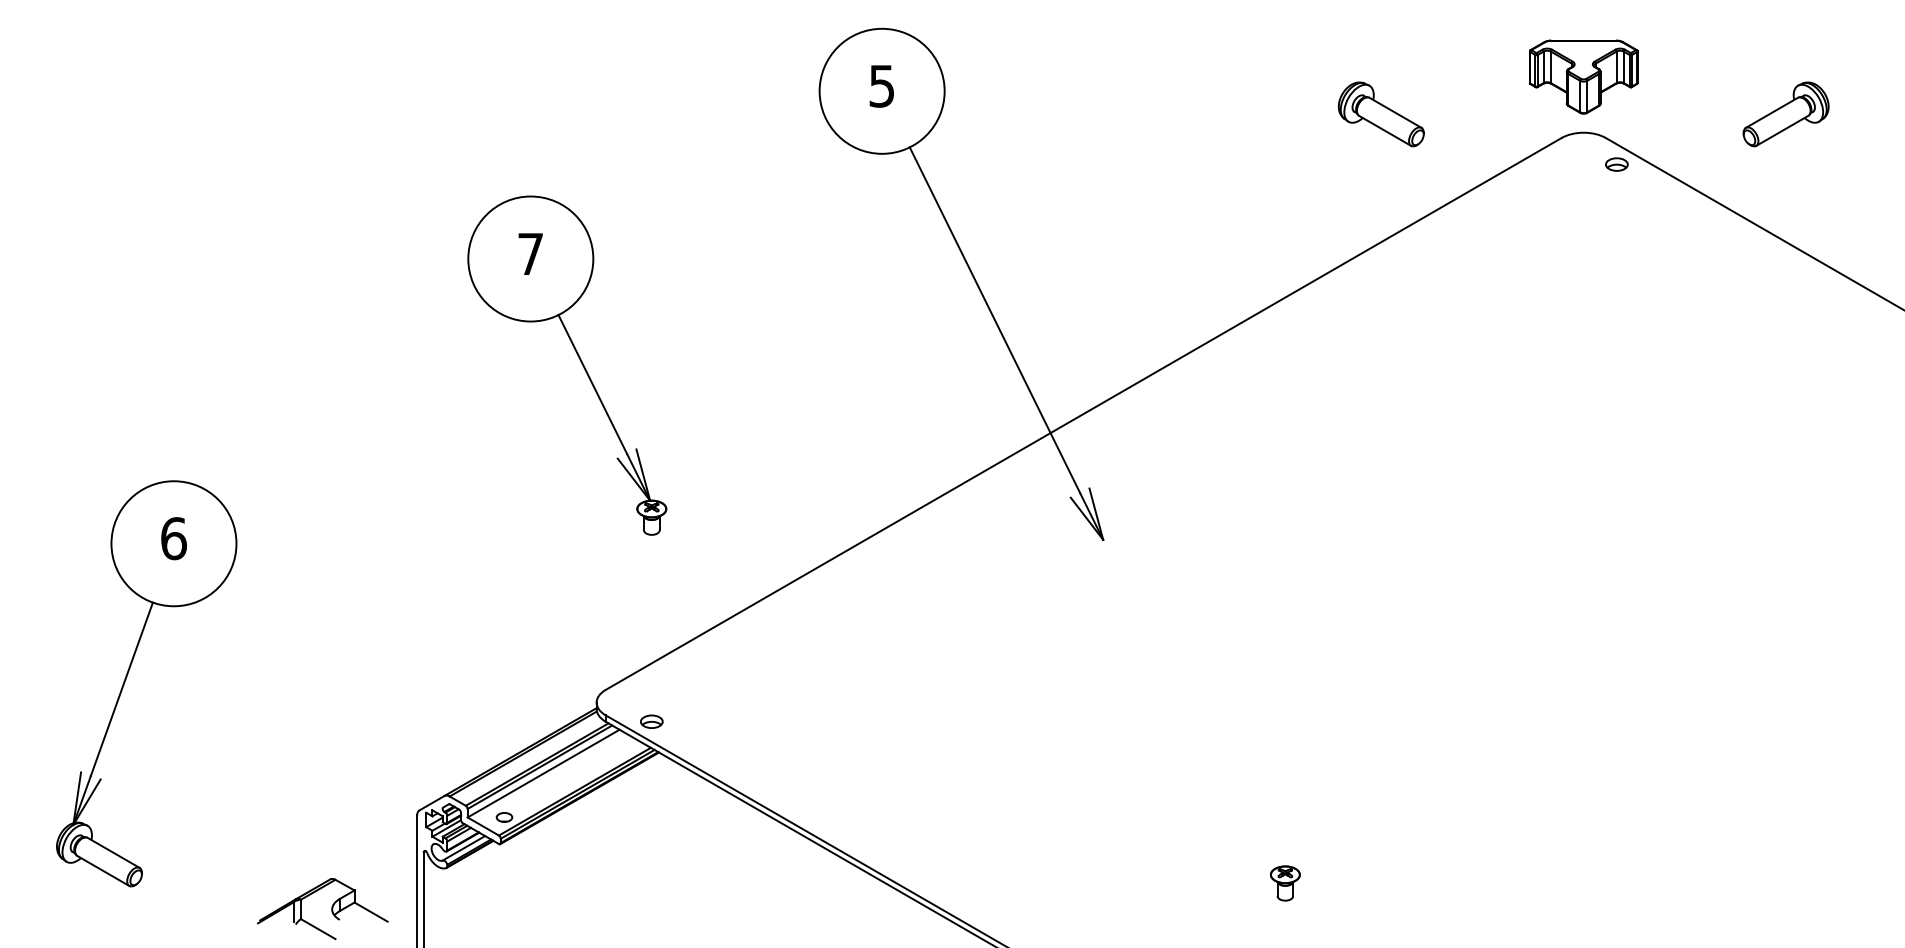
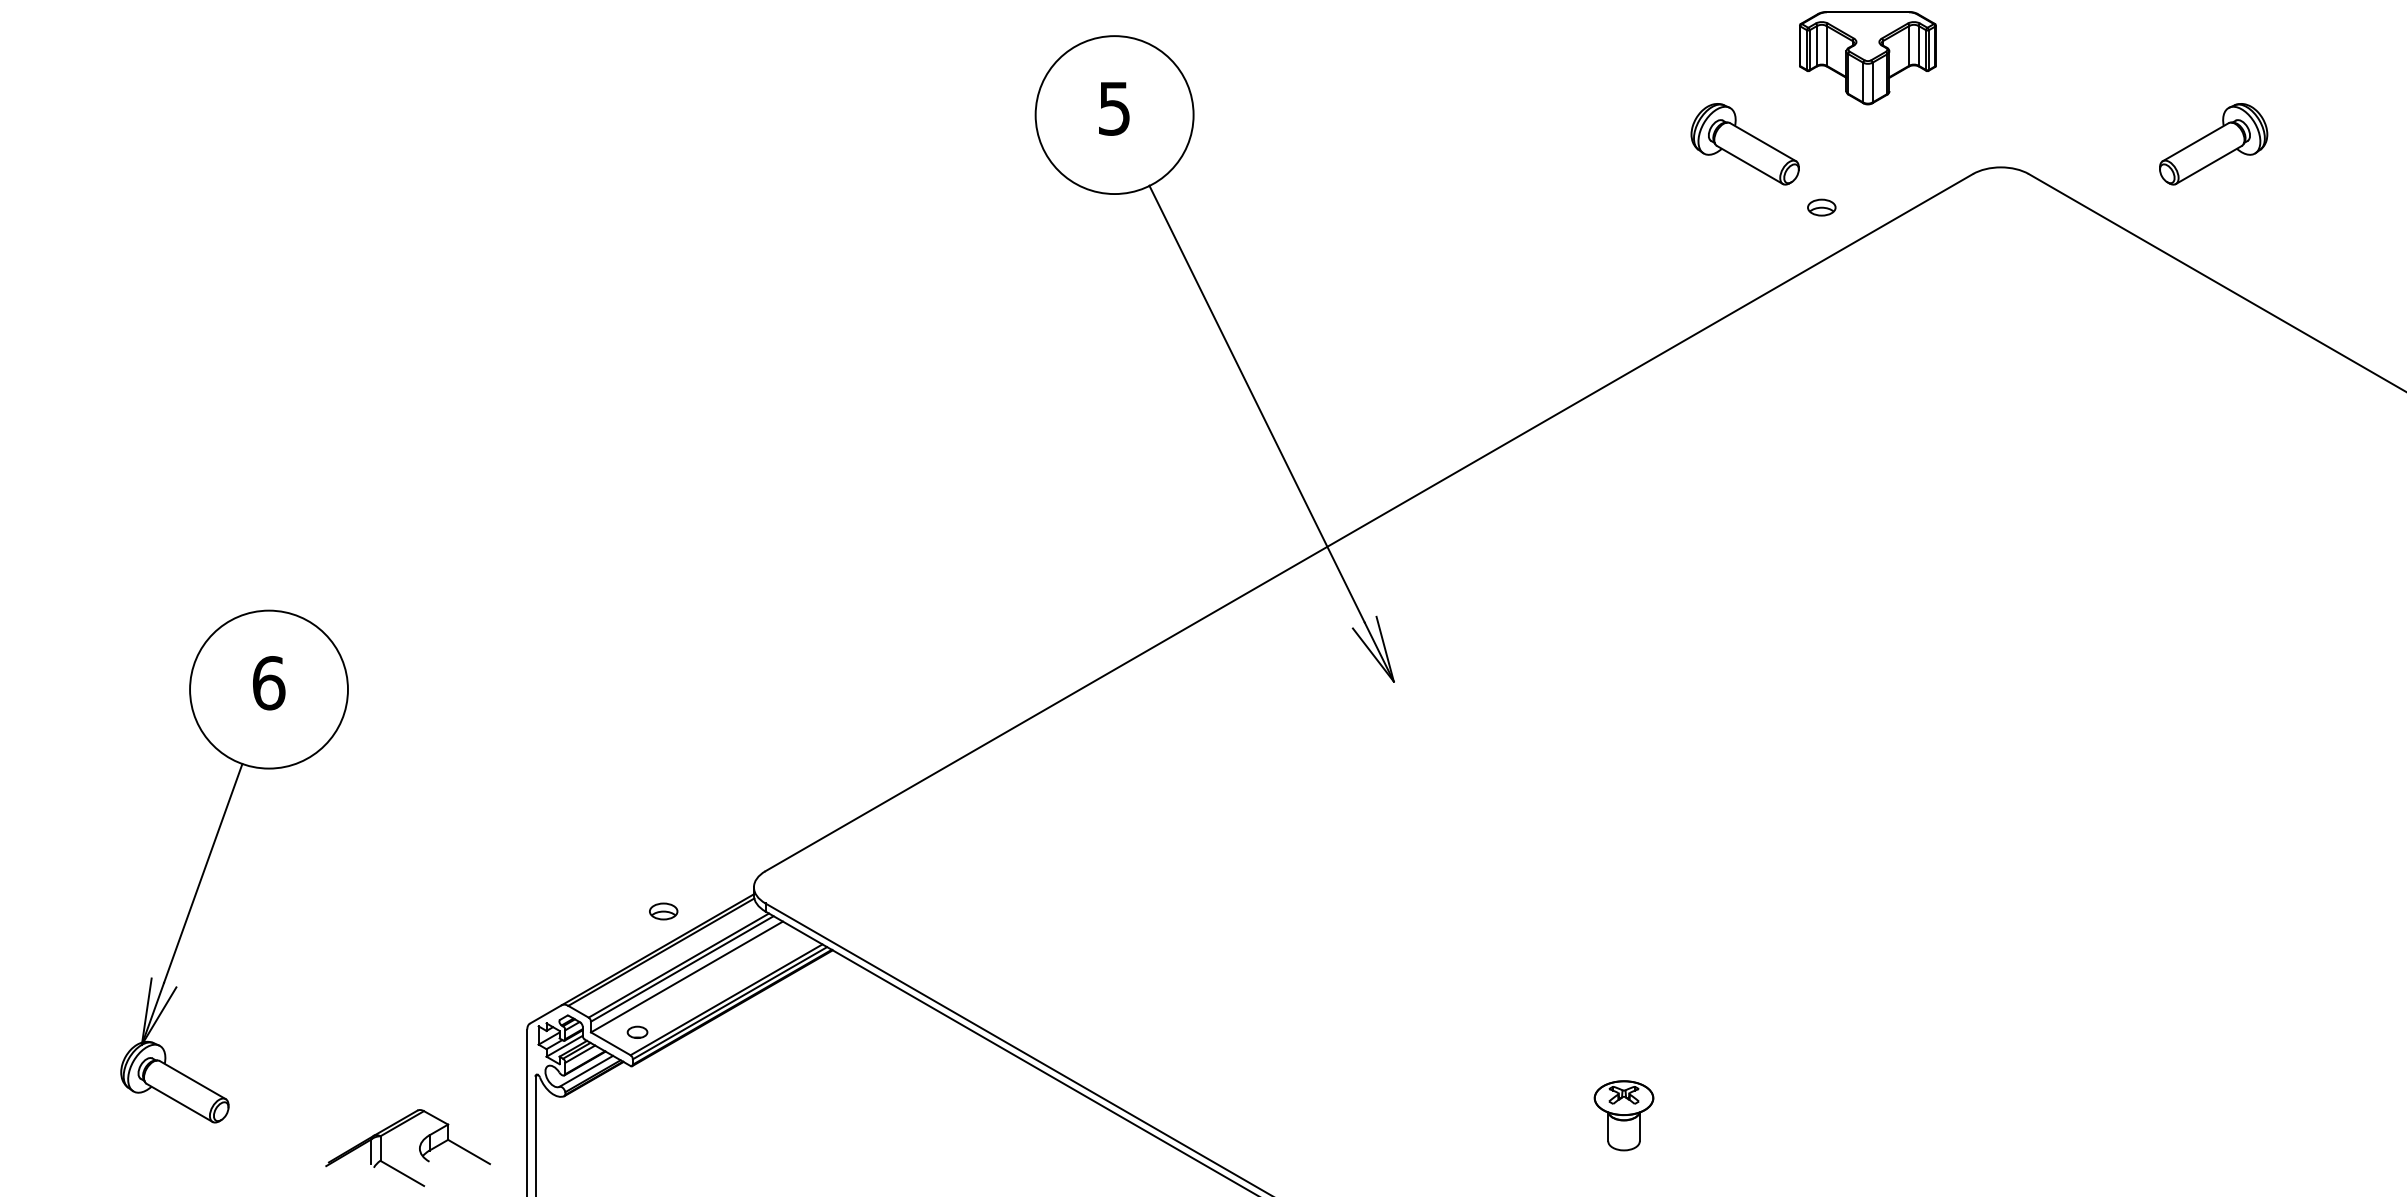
part: (1583, 77) -> (1867, 58), moved
part: (1786, 114) -> (2213, 144), moved
part: (1616, 164) -> (1821, 207), moved
part: (579, 360) -> (732, 454), removed
part: (126, 678) -> (209, 859), moved
part: (651, 721) -> (663, 911), moved
part: (1284, 883) -> (1623, 1115), size x1.6

